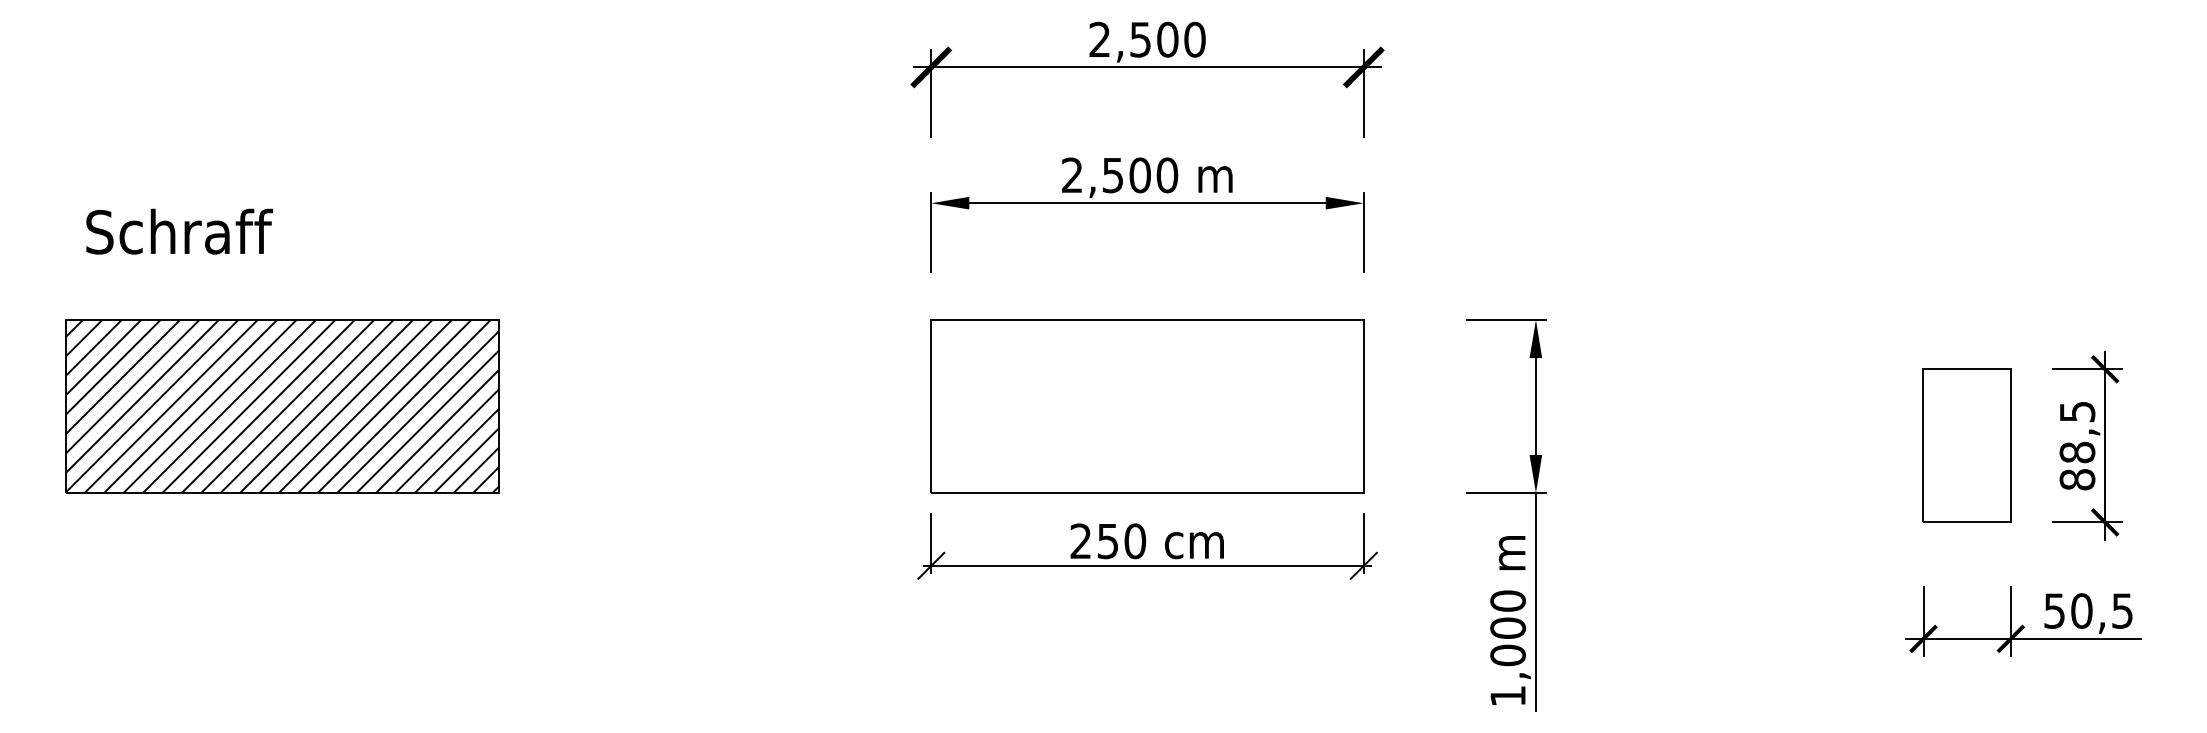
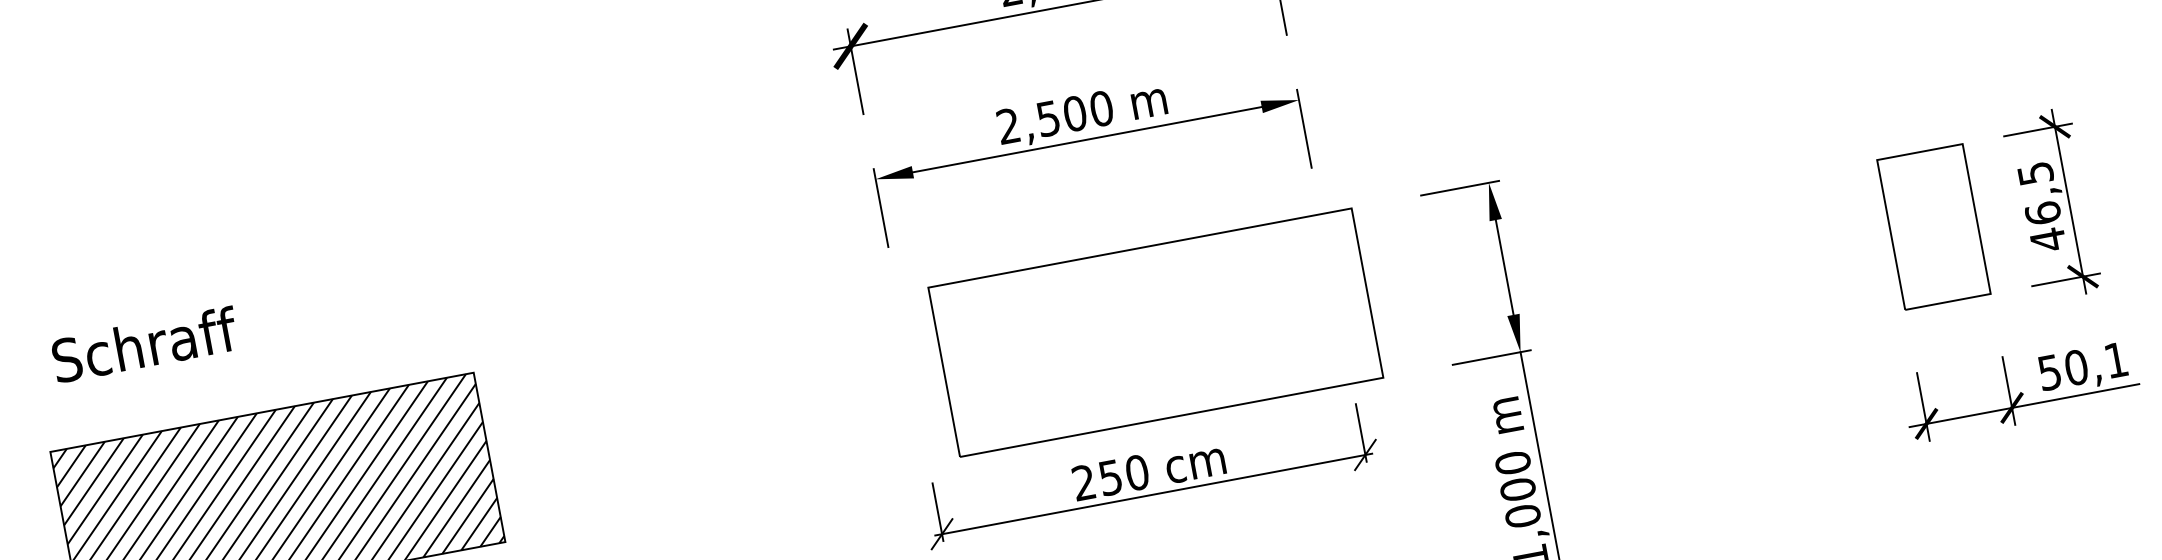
part: (1147, 406) -> (1155, 332), moved
text: (2077, 466) -> (2045, 226), 88,5 -> 46,5
text: (2122, 610) -> (2116, 359), 50,5 -> 50,1

